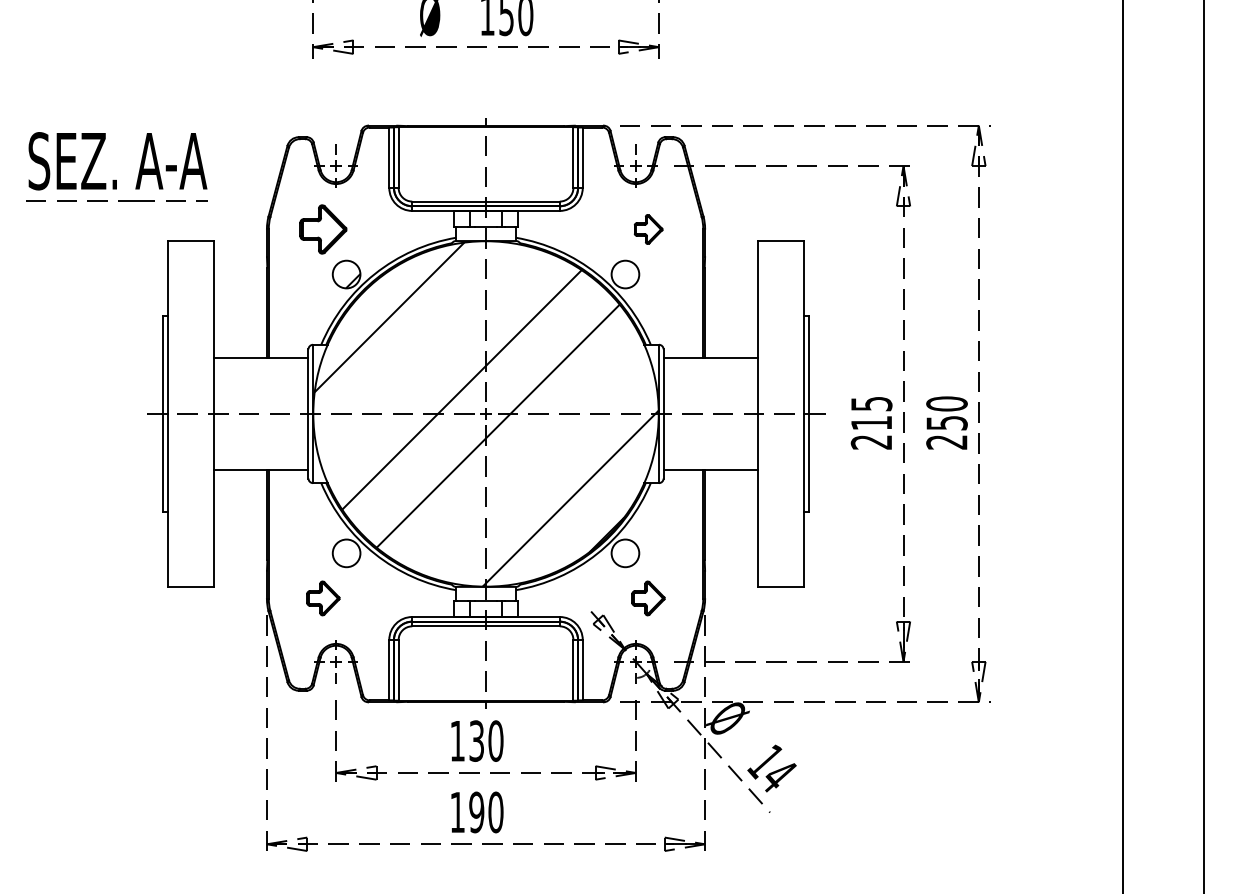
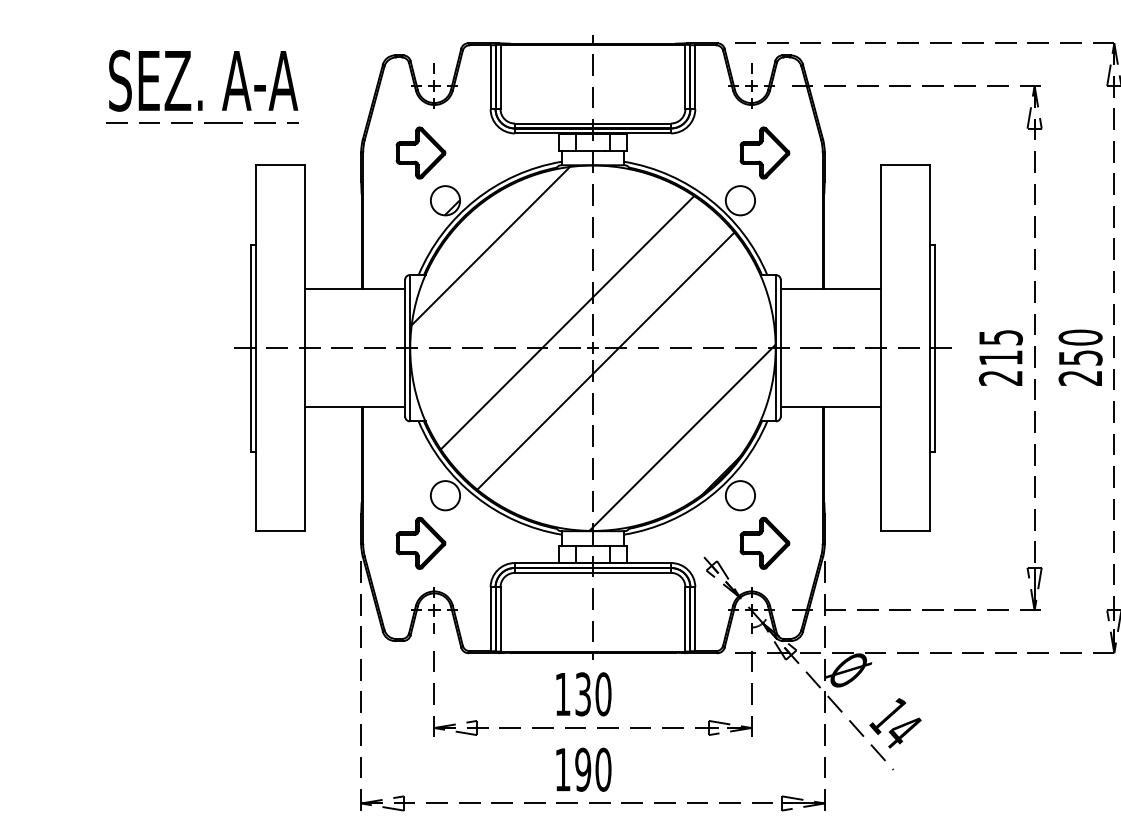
part: (648, 229) -> (764, 153), size x1.67
part: (323, 598) -> (421, 543), size x1.43
part: (648, 598) -> (764, 543), size x1.43

